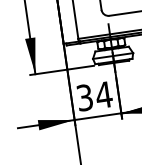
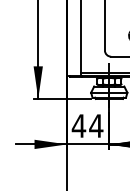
text: (84, 98) -> (78, 126), 34 -> 44

